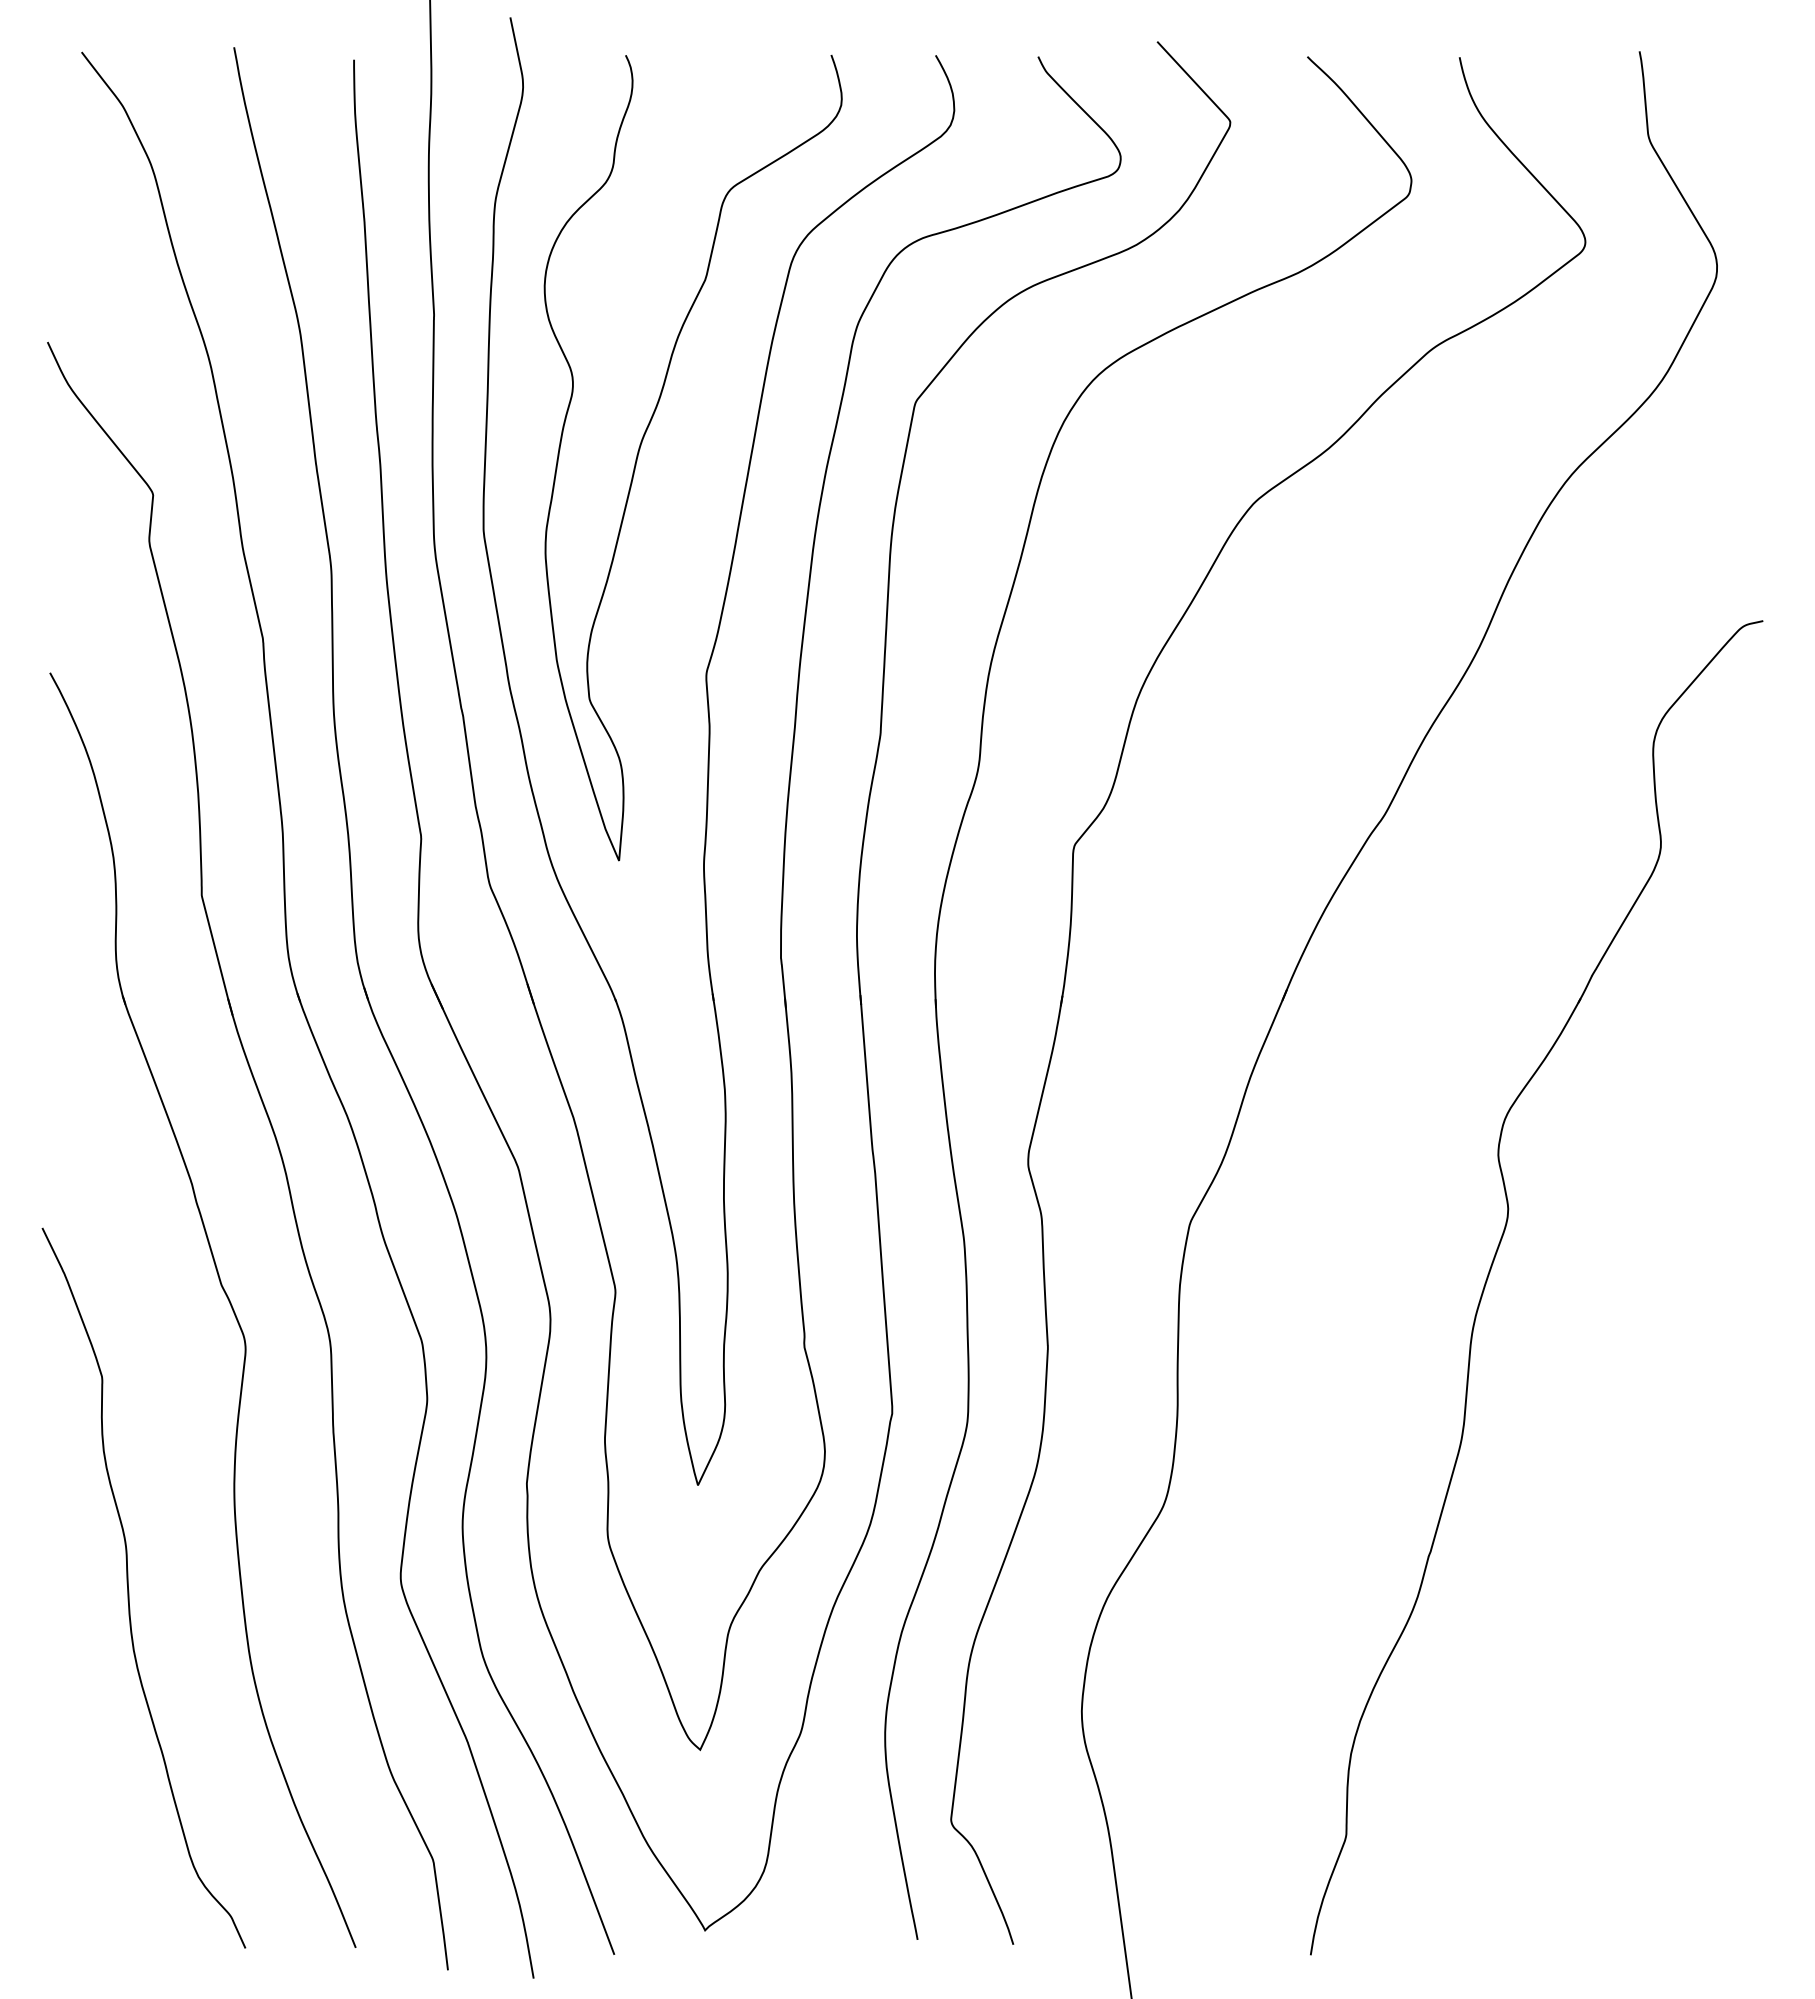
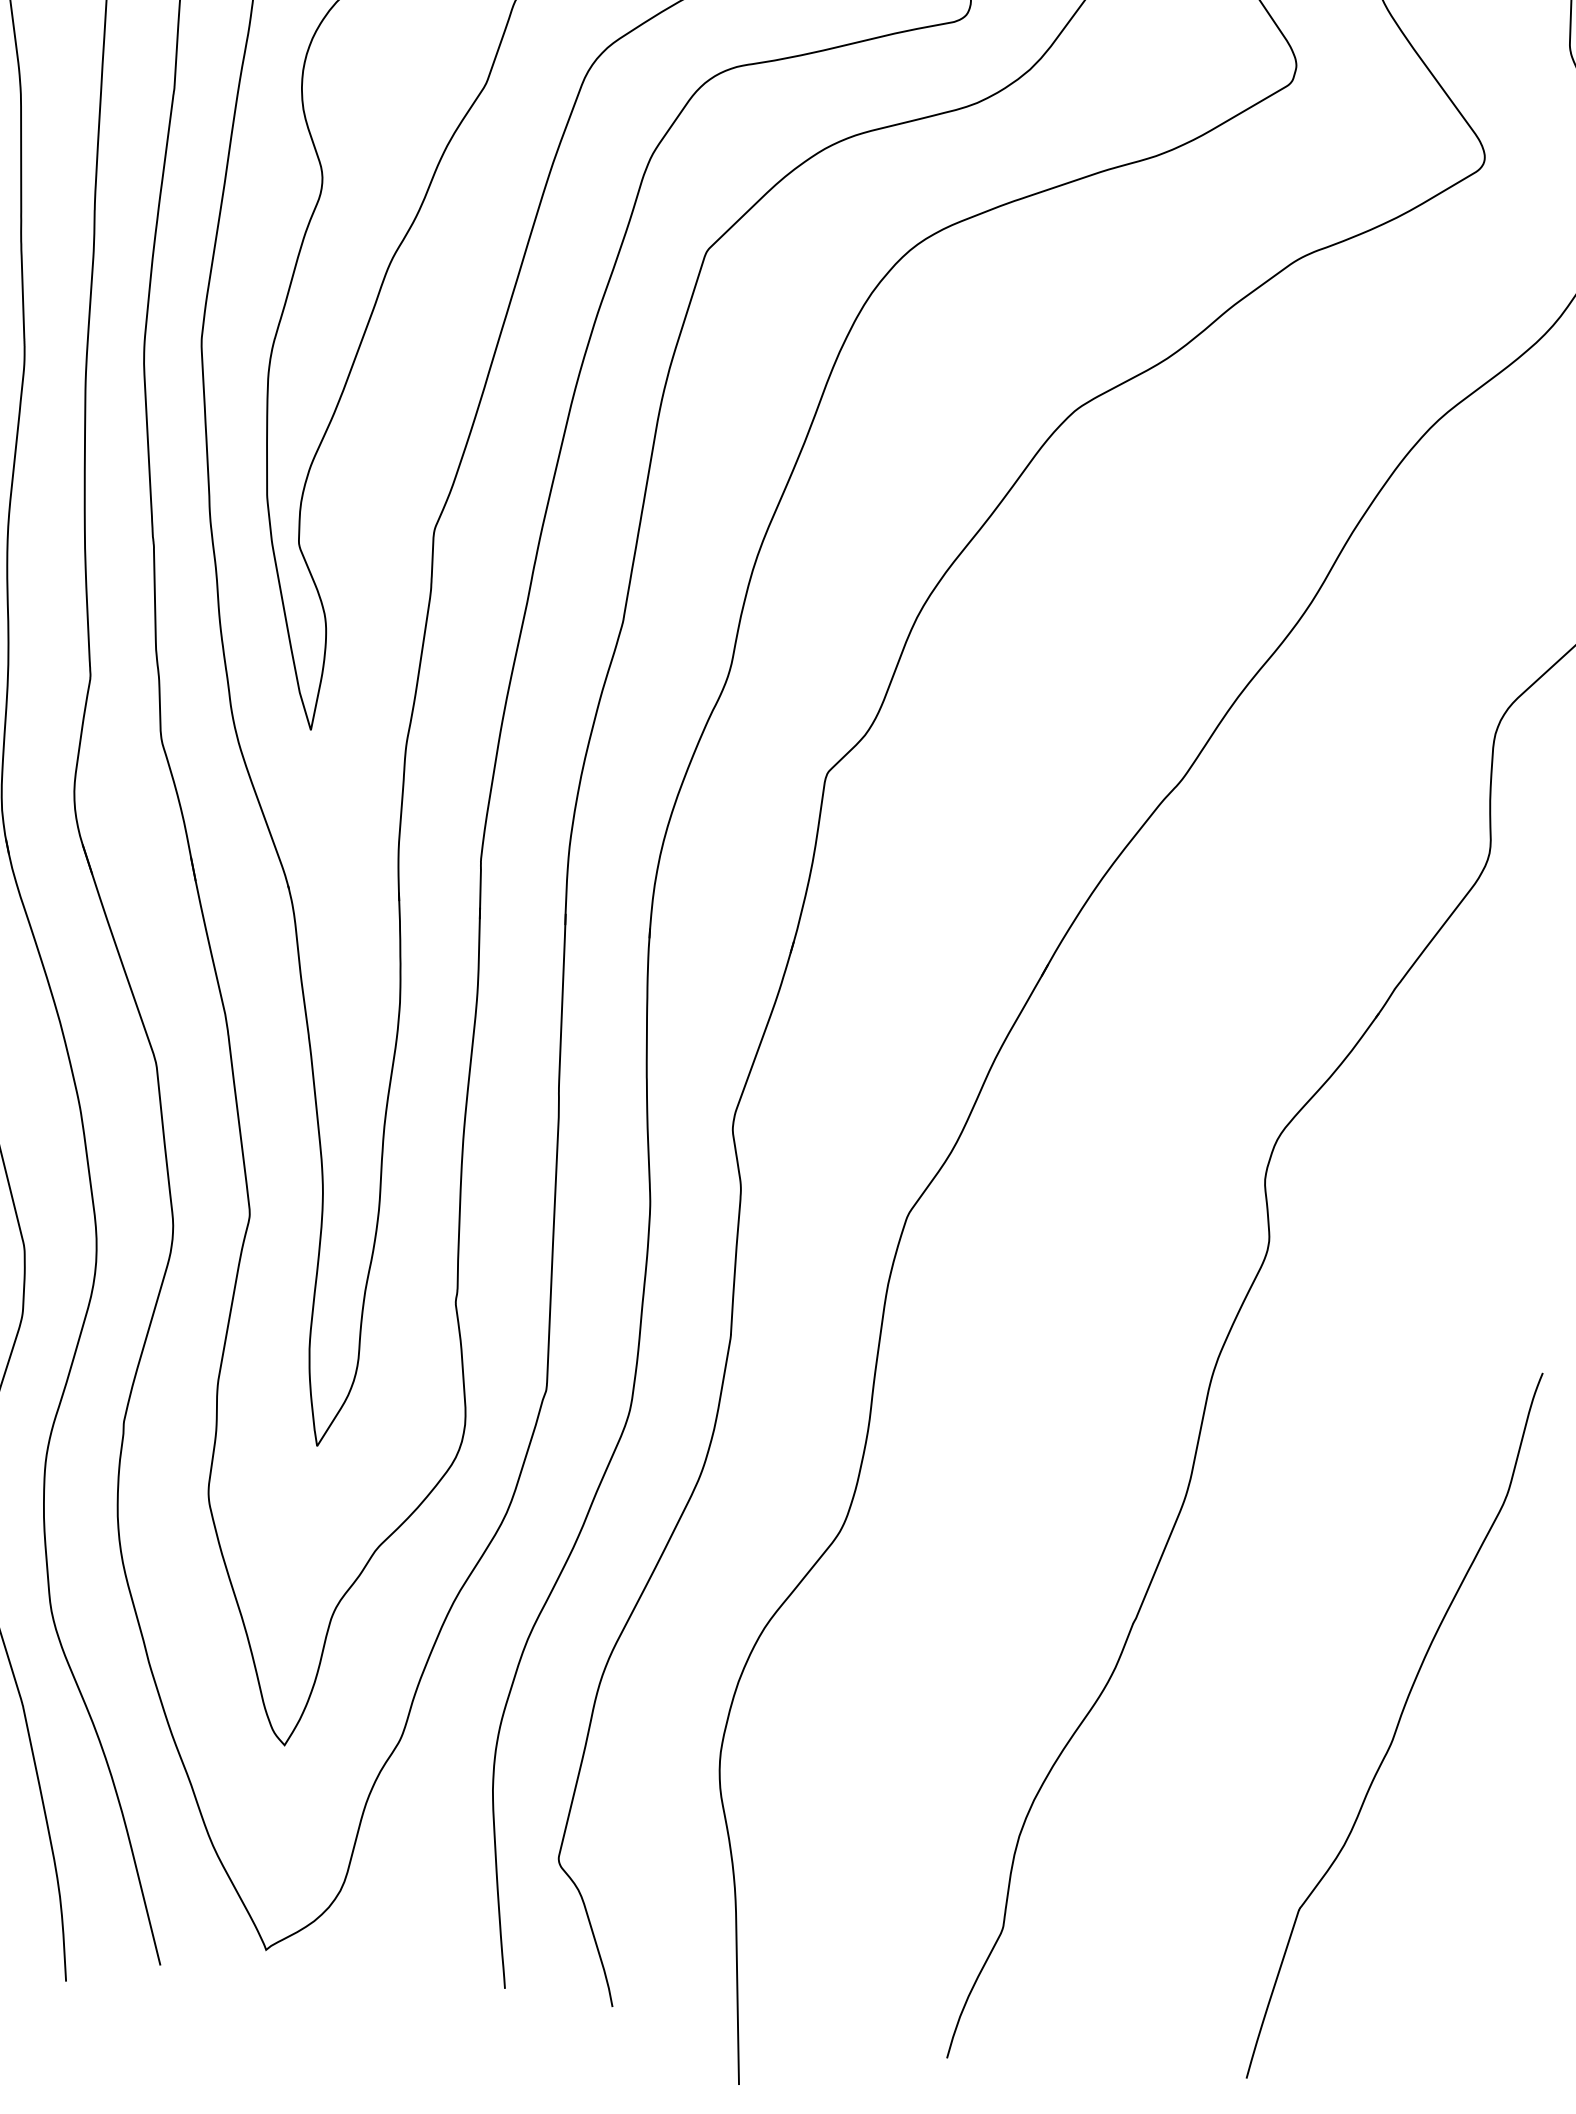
curve: (1669, 1618) -> (1397, 1725), added

